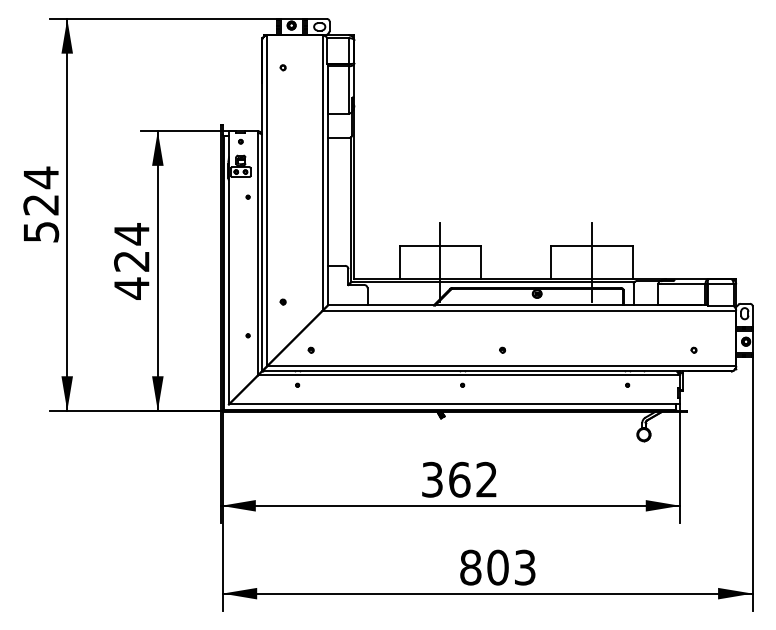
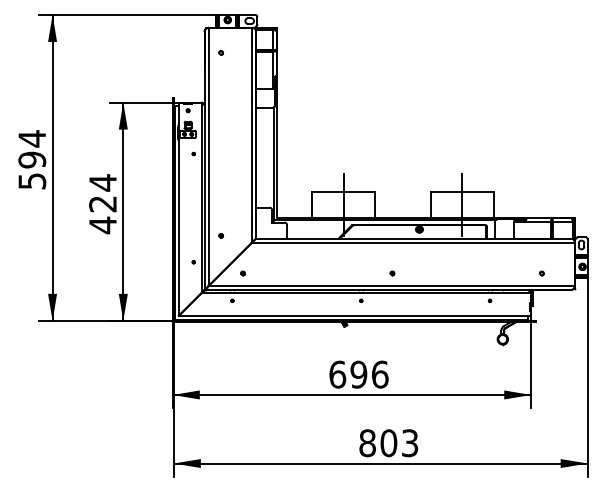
text: (41, 204) -> (32, 159), 524 -> 594
text: (459, 479) -> (358, 374), 362 -> 696

